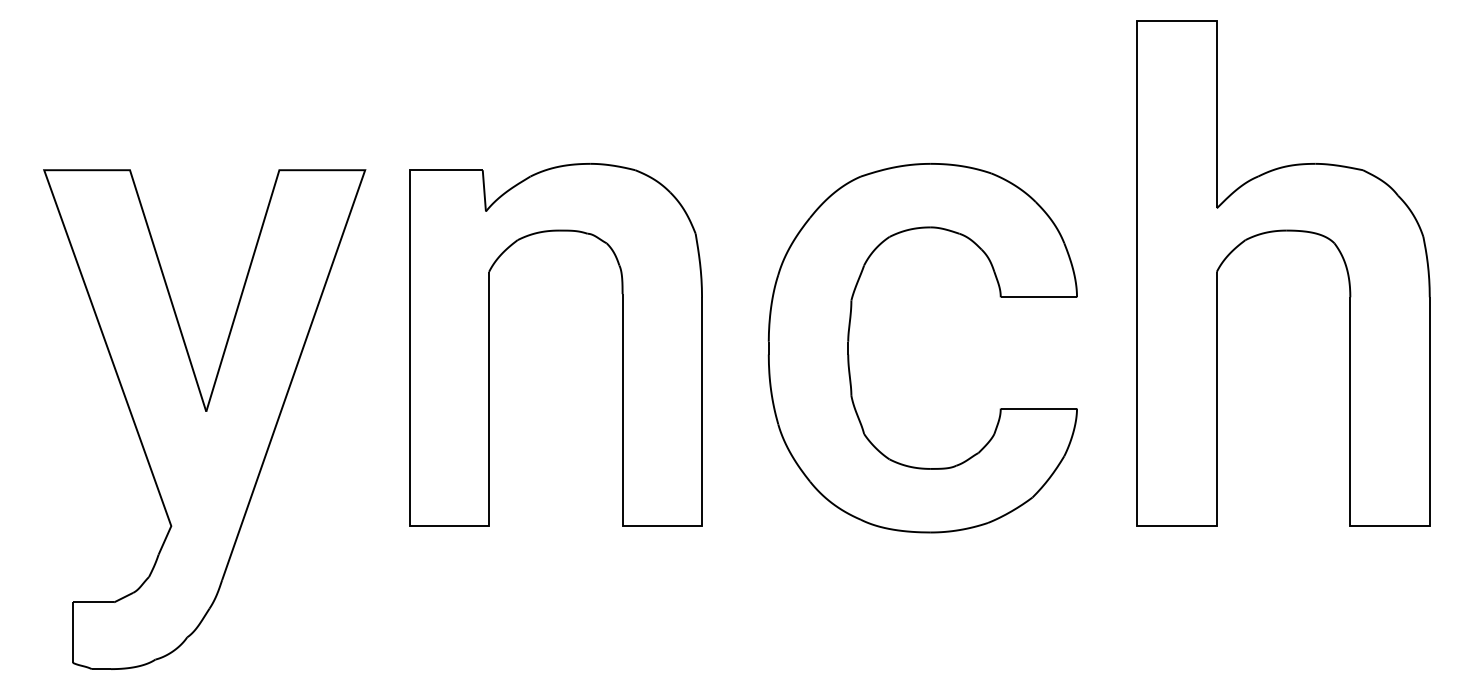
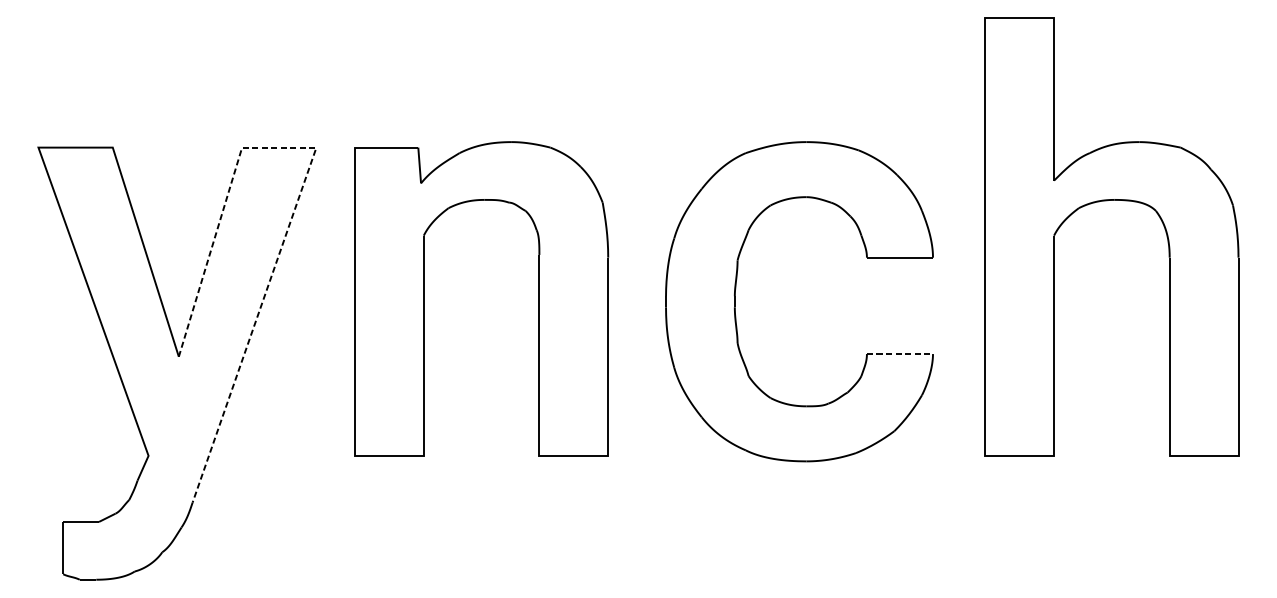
line: (349, 214) -> (302, 185), solid -> dashed
line: (1039, 408) -> (900, 353), solid -> dashed

